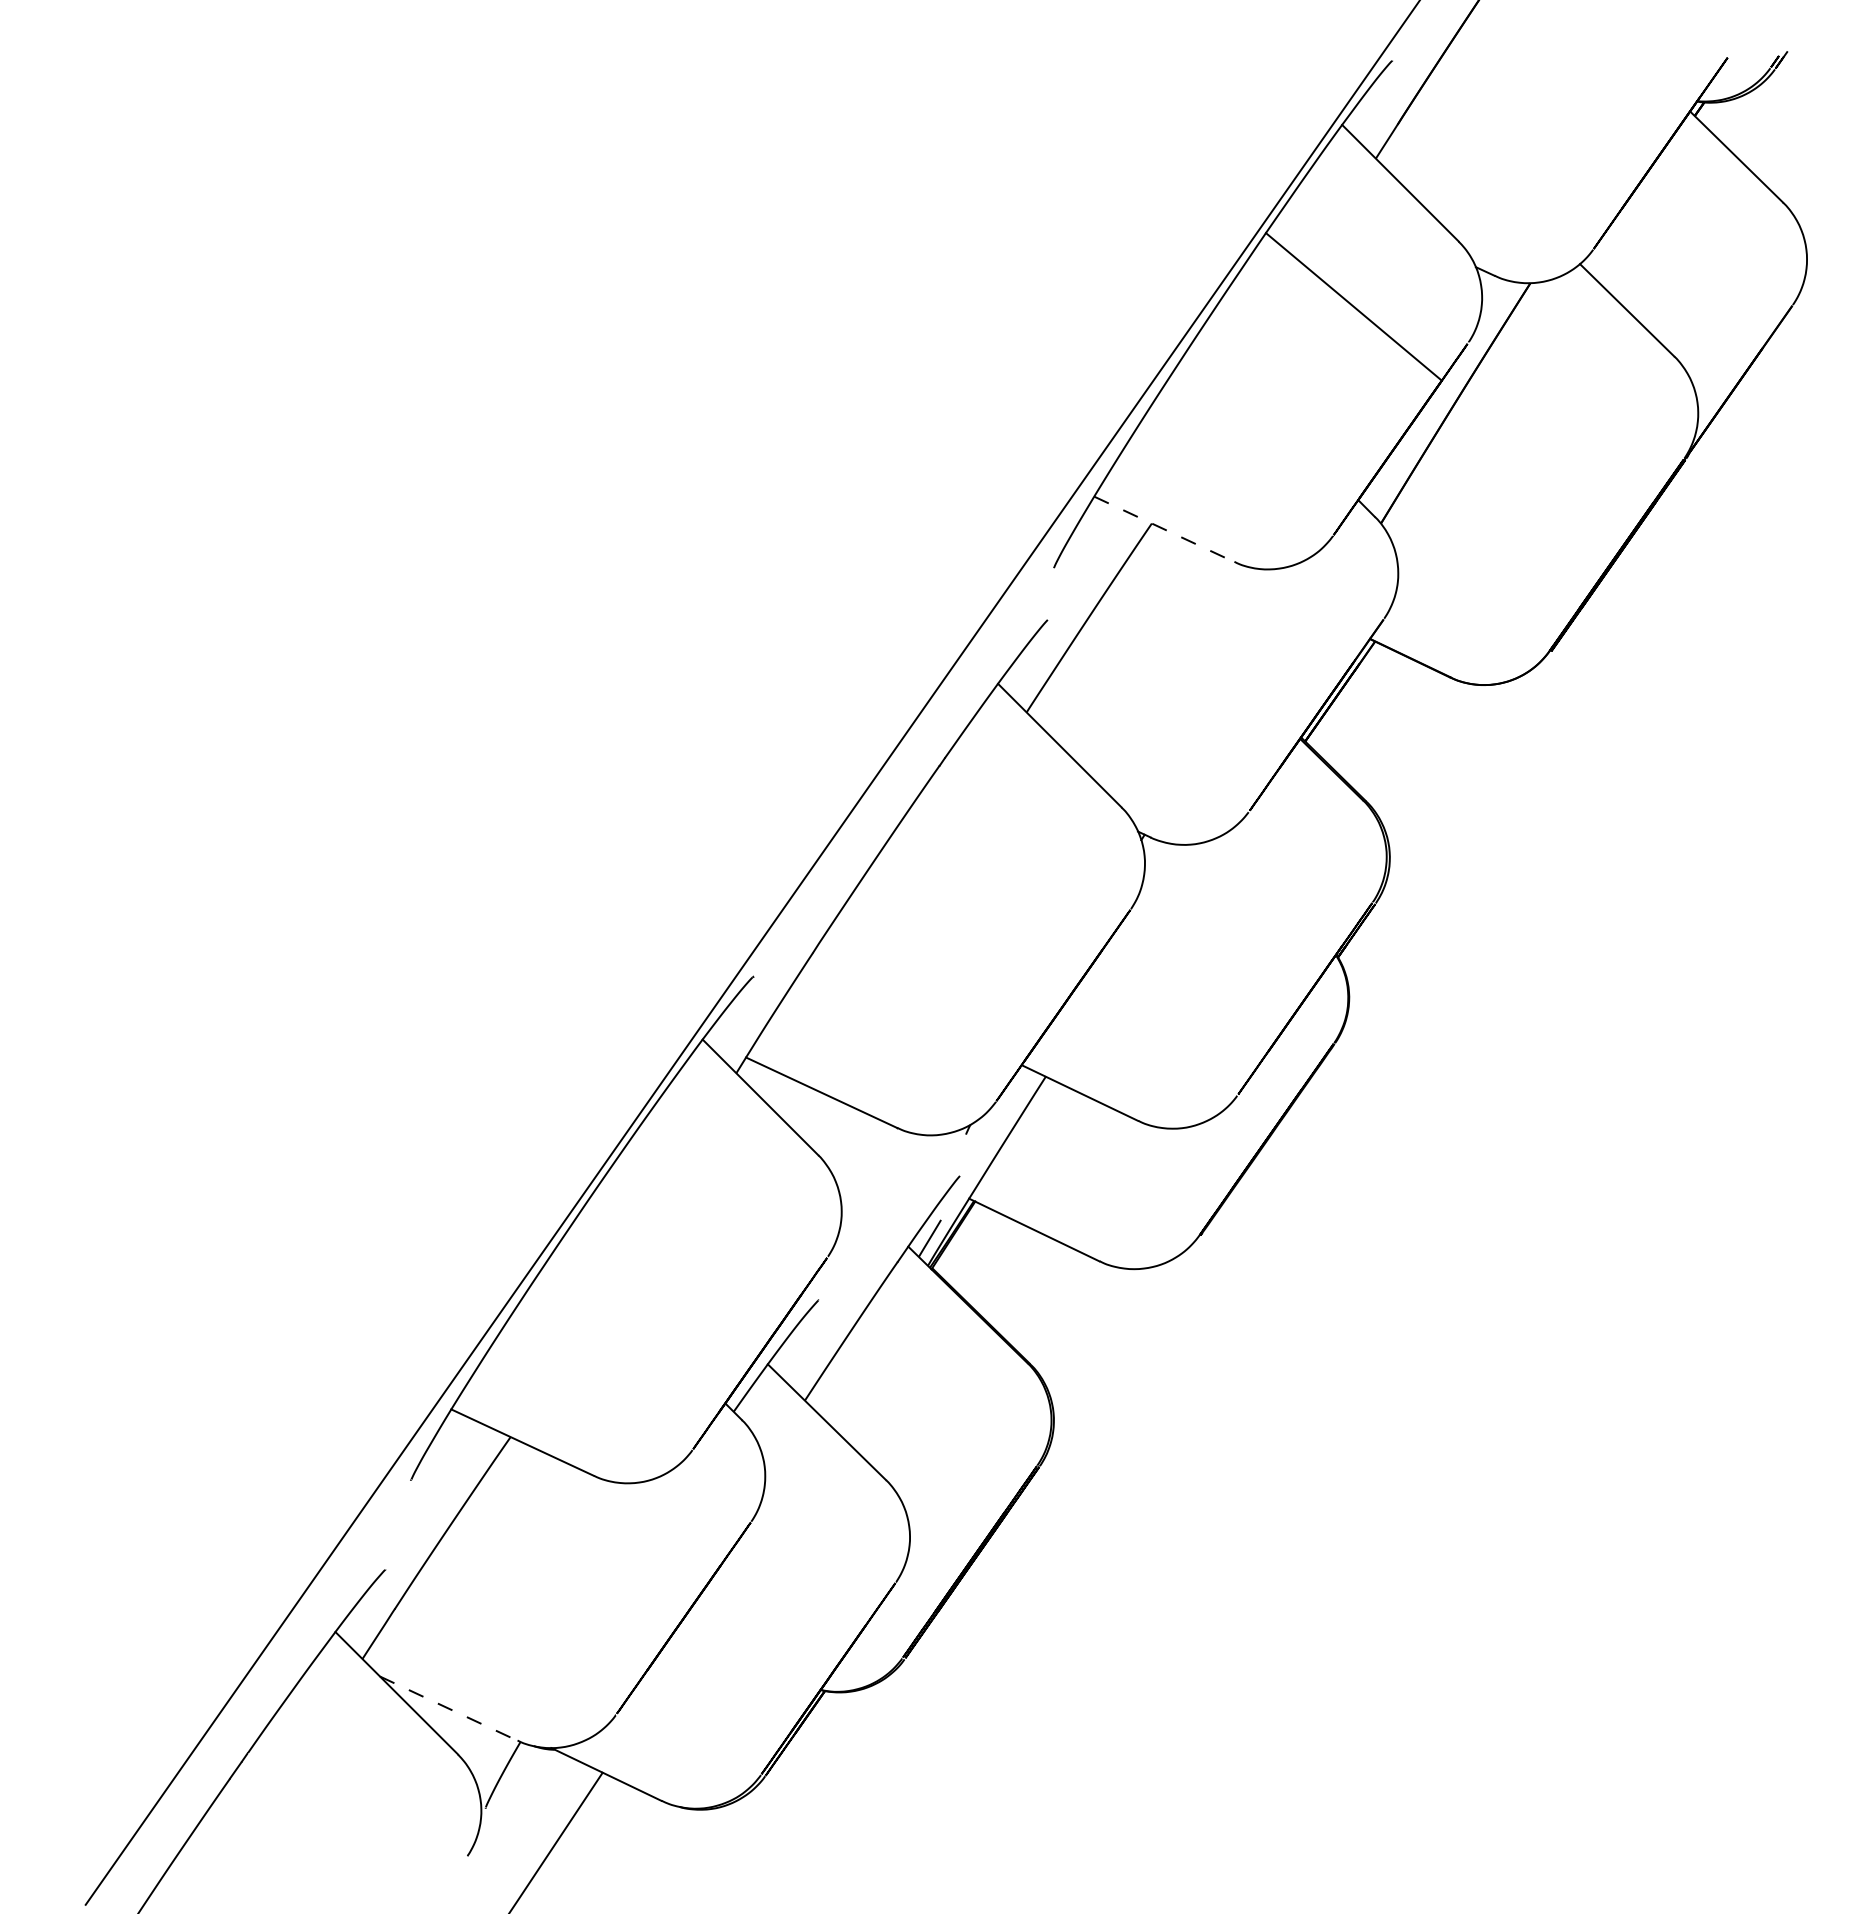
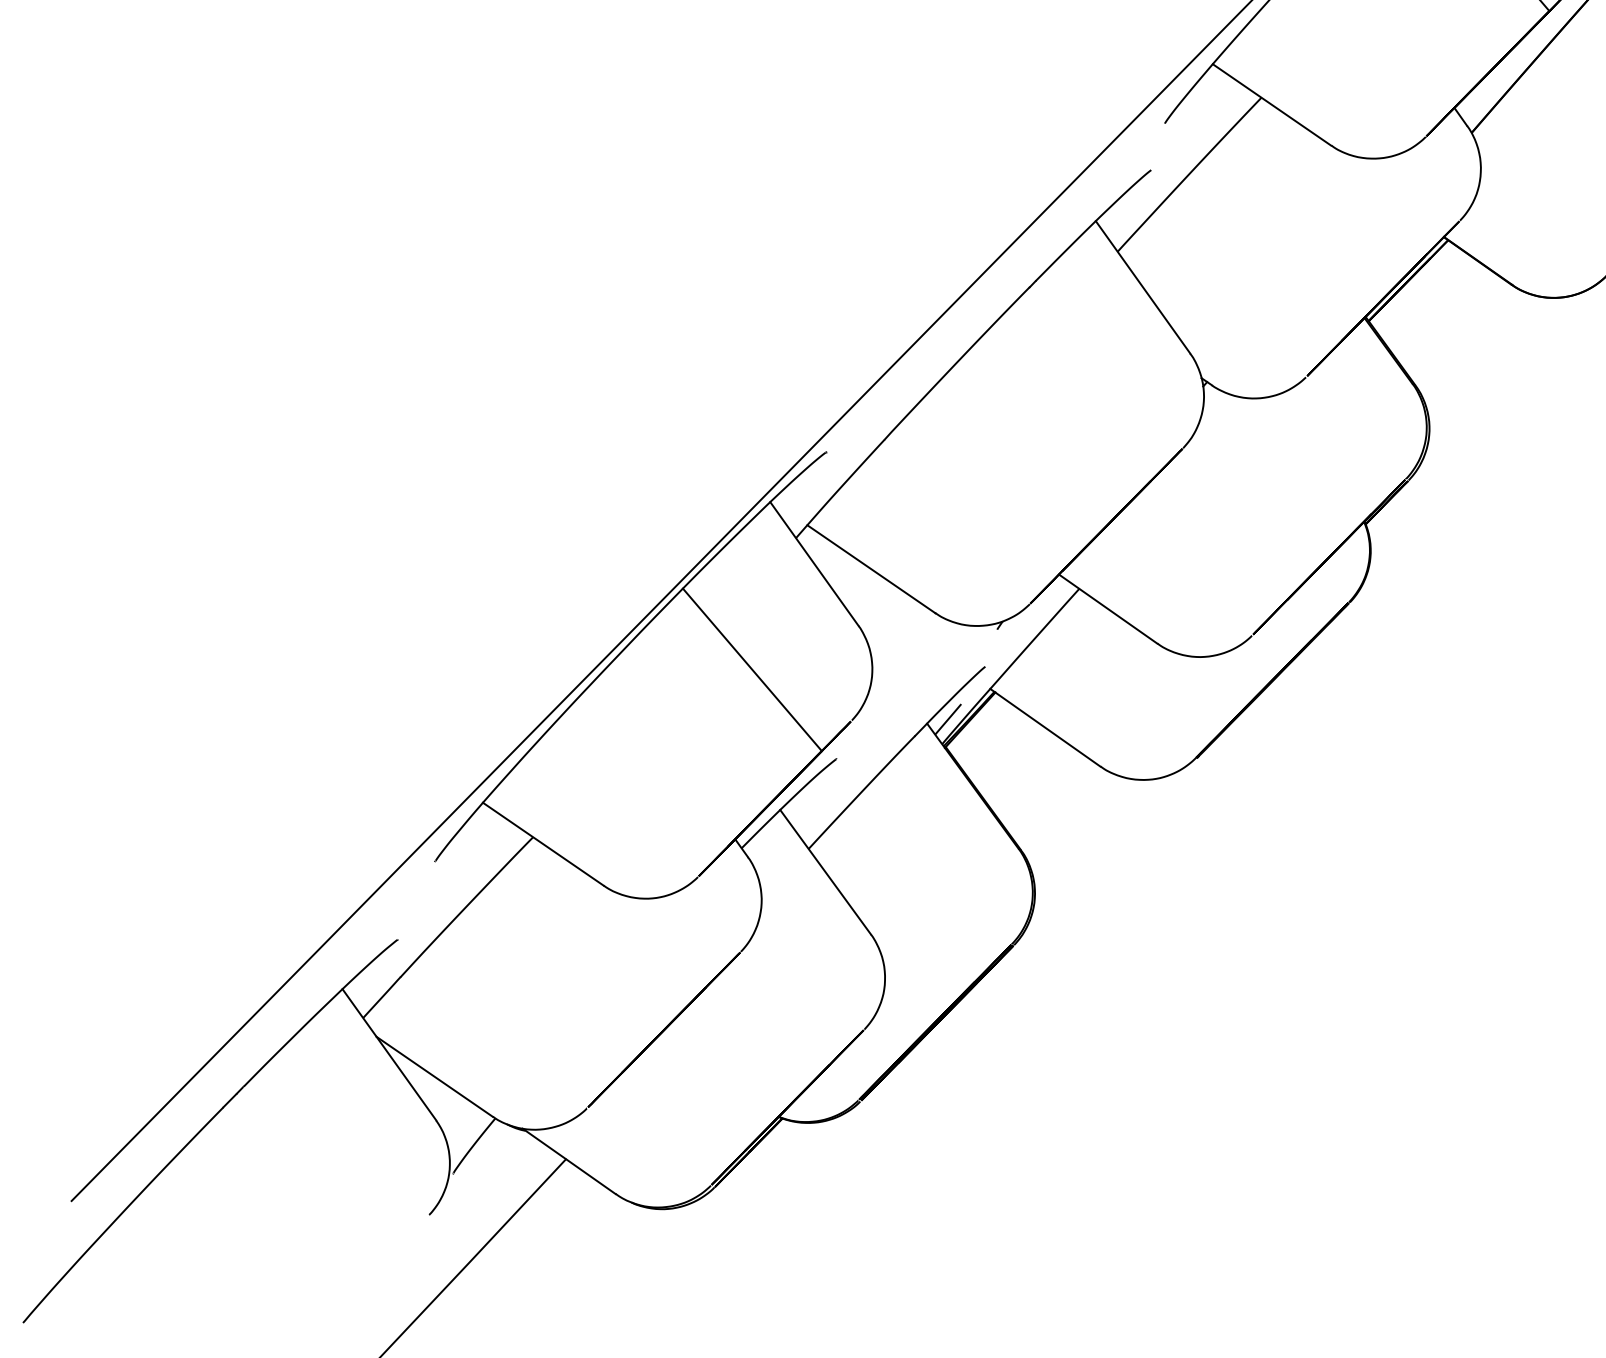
line: (1164, 529) -> (1272, 105), dashed -> solid
line: (713, 1220) -> (752, 669), added
line: (448, 1708) -> (434, 1076), dashed -> solid

